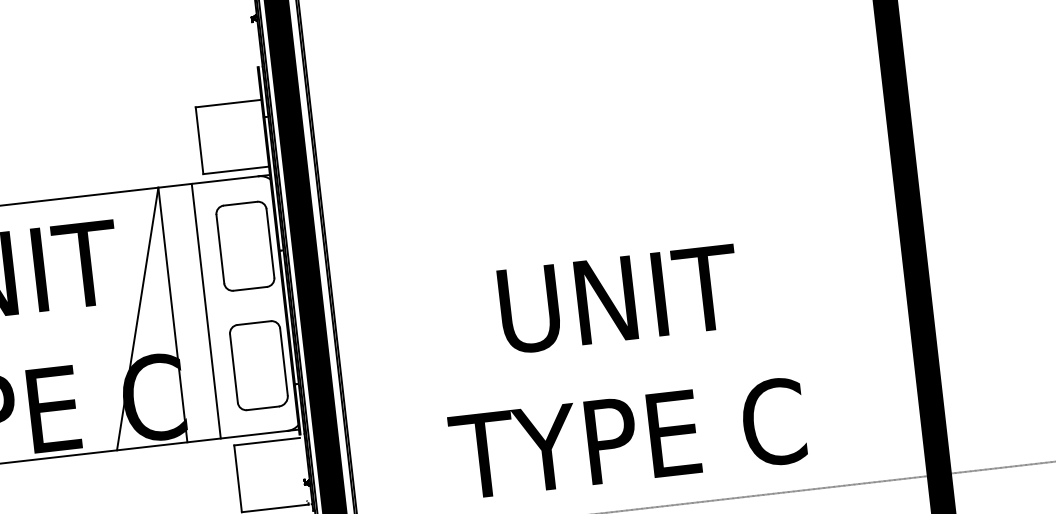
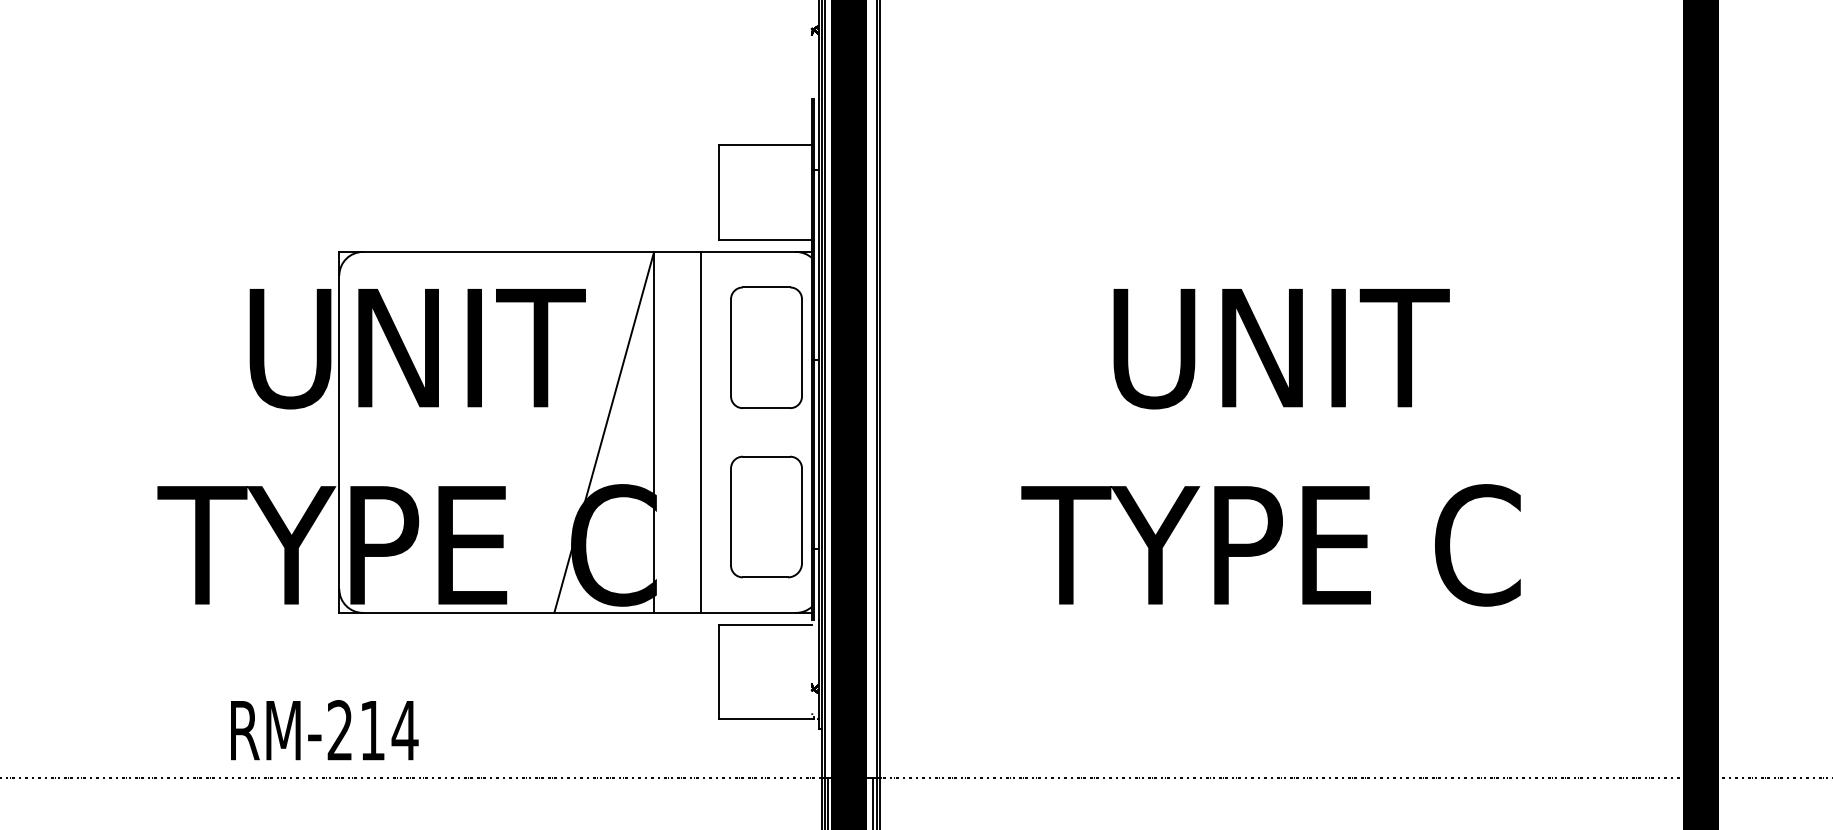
text: (619, 369) -> (1270, 447), moved

